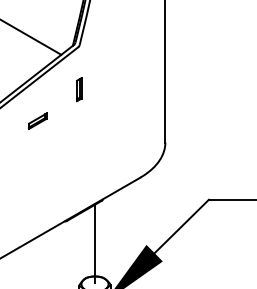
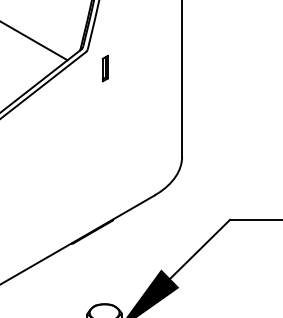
part: (78, 89) -> (104, 68), moved
part: (37, 120) -> (41, 132), removed
line: (94, 243) -> (104, 268), removed

